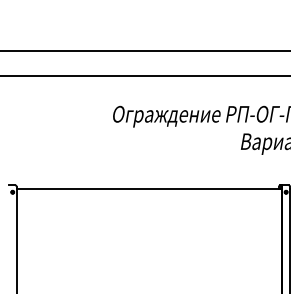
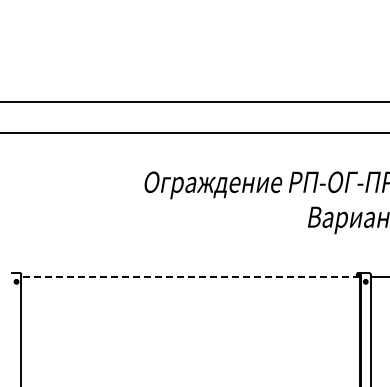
line: (148, 188) -> (190, 277), solid -> dashed

